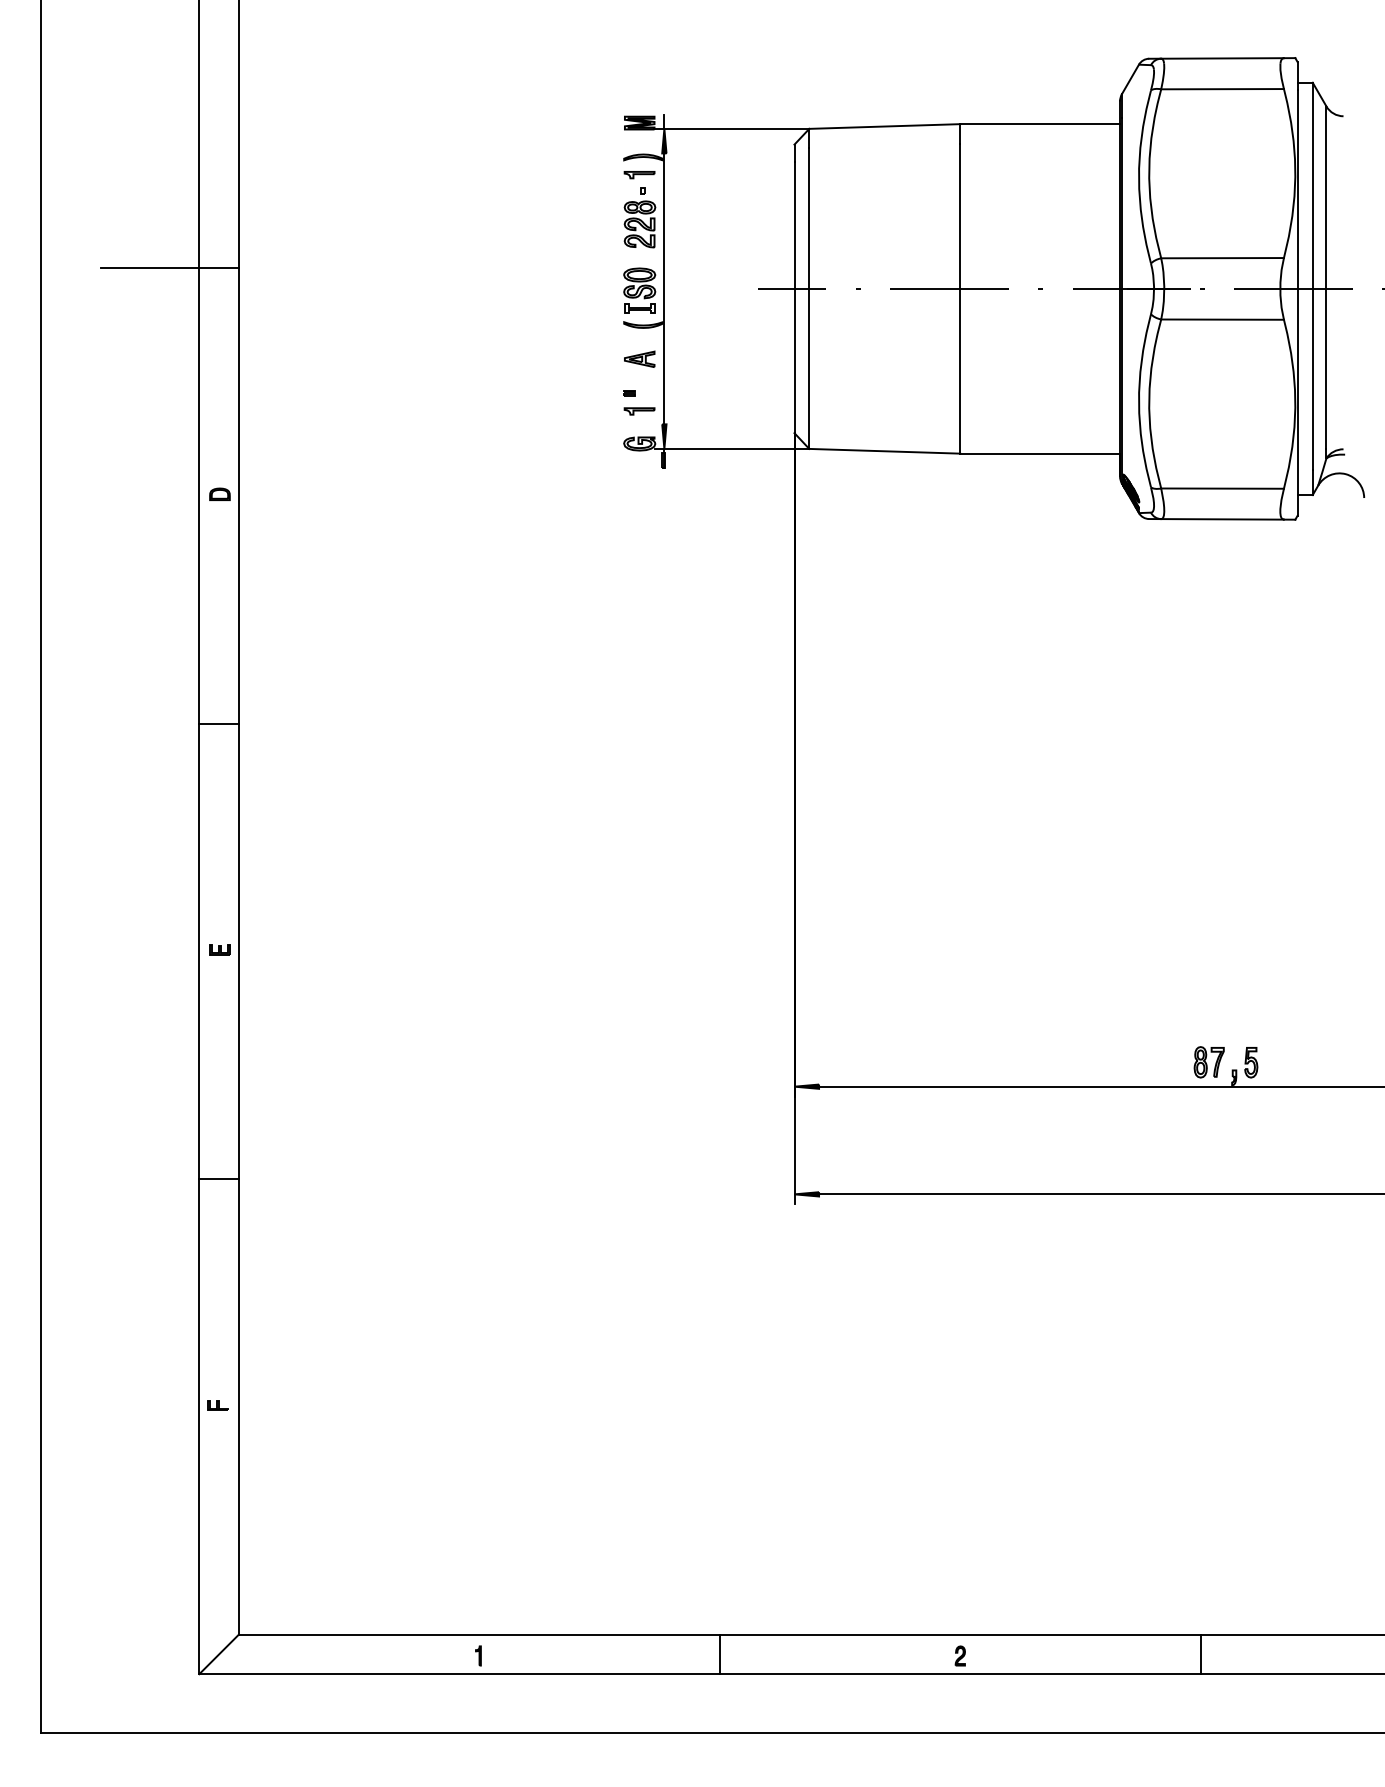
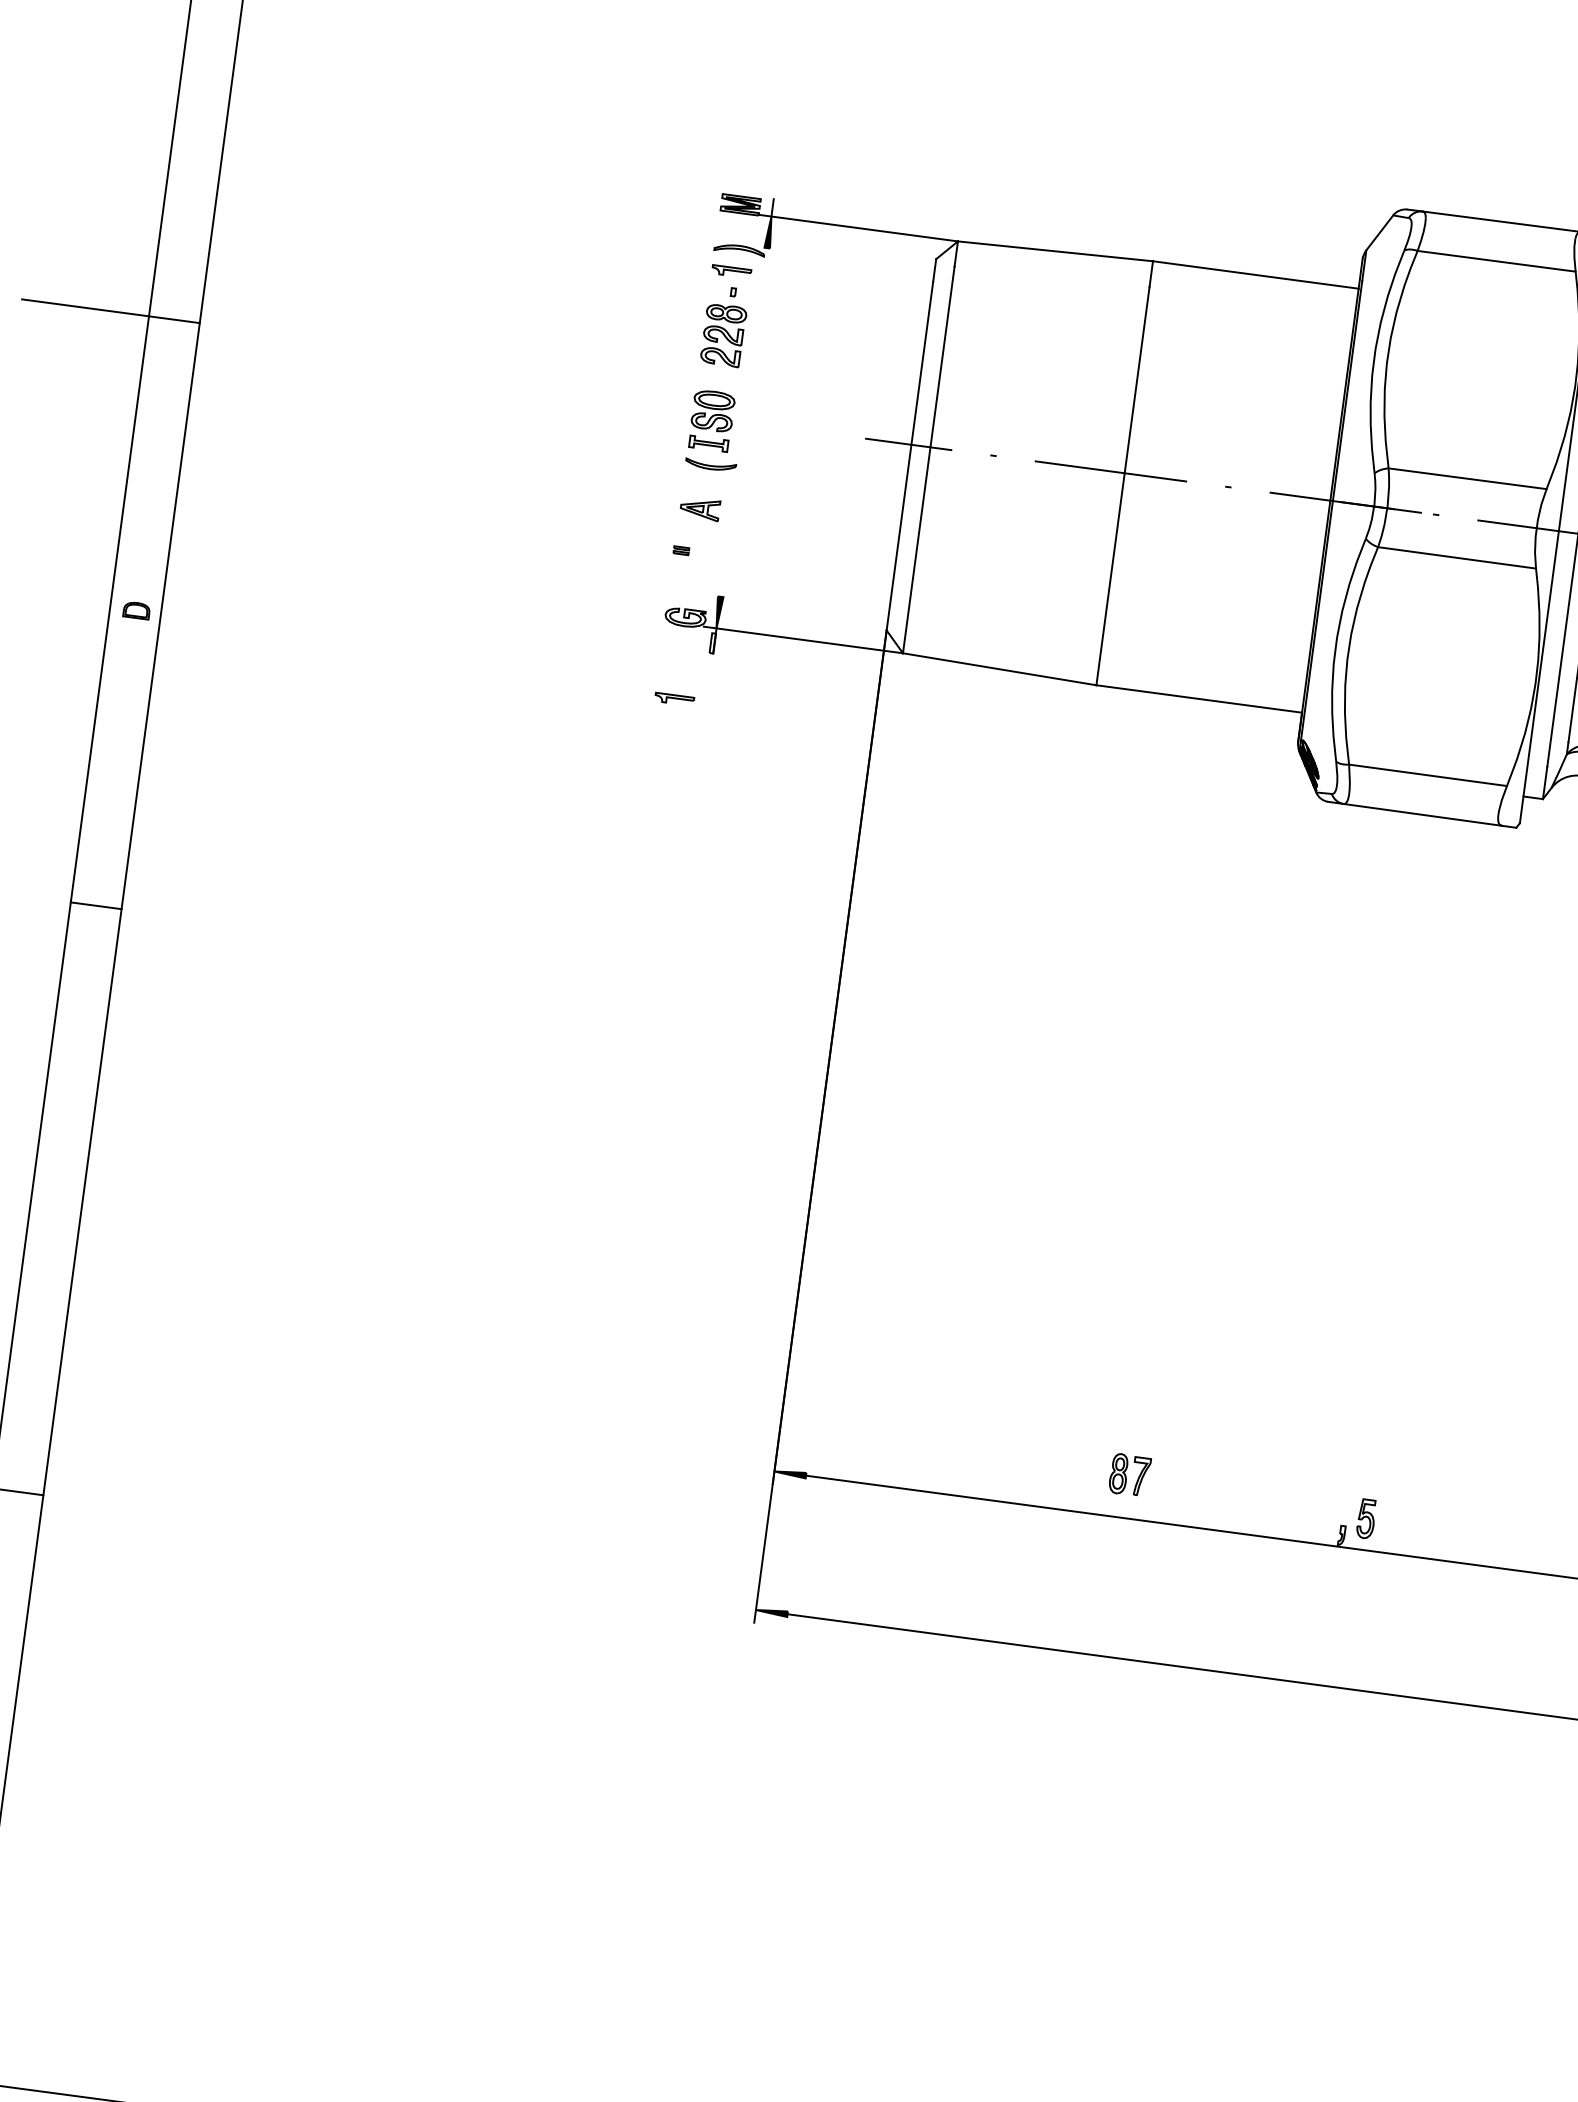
line: (664, 288) -> (744, 421), removed
part: (639, 411) -> (674, 699), moved
part: (219, 949) -> (58, 1196), removed
part: (1208, 1062) -> (1128, 1475), moved

